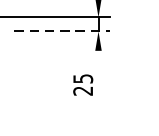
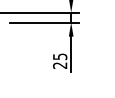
line: (62, 31) -> (45, 22), dashed -> solid
line: (98, 74) -> (71, 53), added

